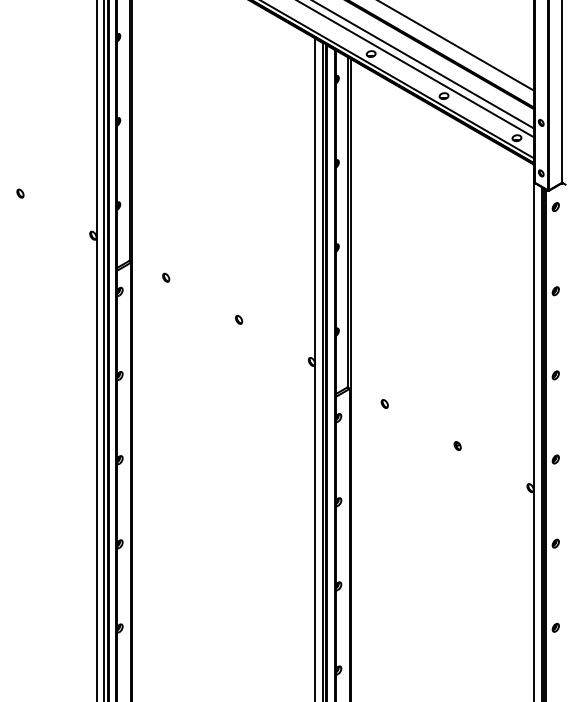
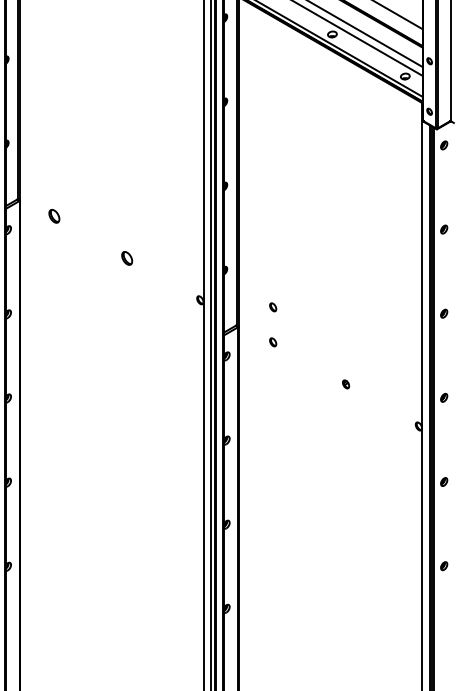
part: (166, 277) -> (54, 215), size x1.6
part: (239, 319) -> (127, 257), size x1.6
part: (384, 368) -> (272, 306), added

